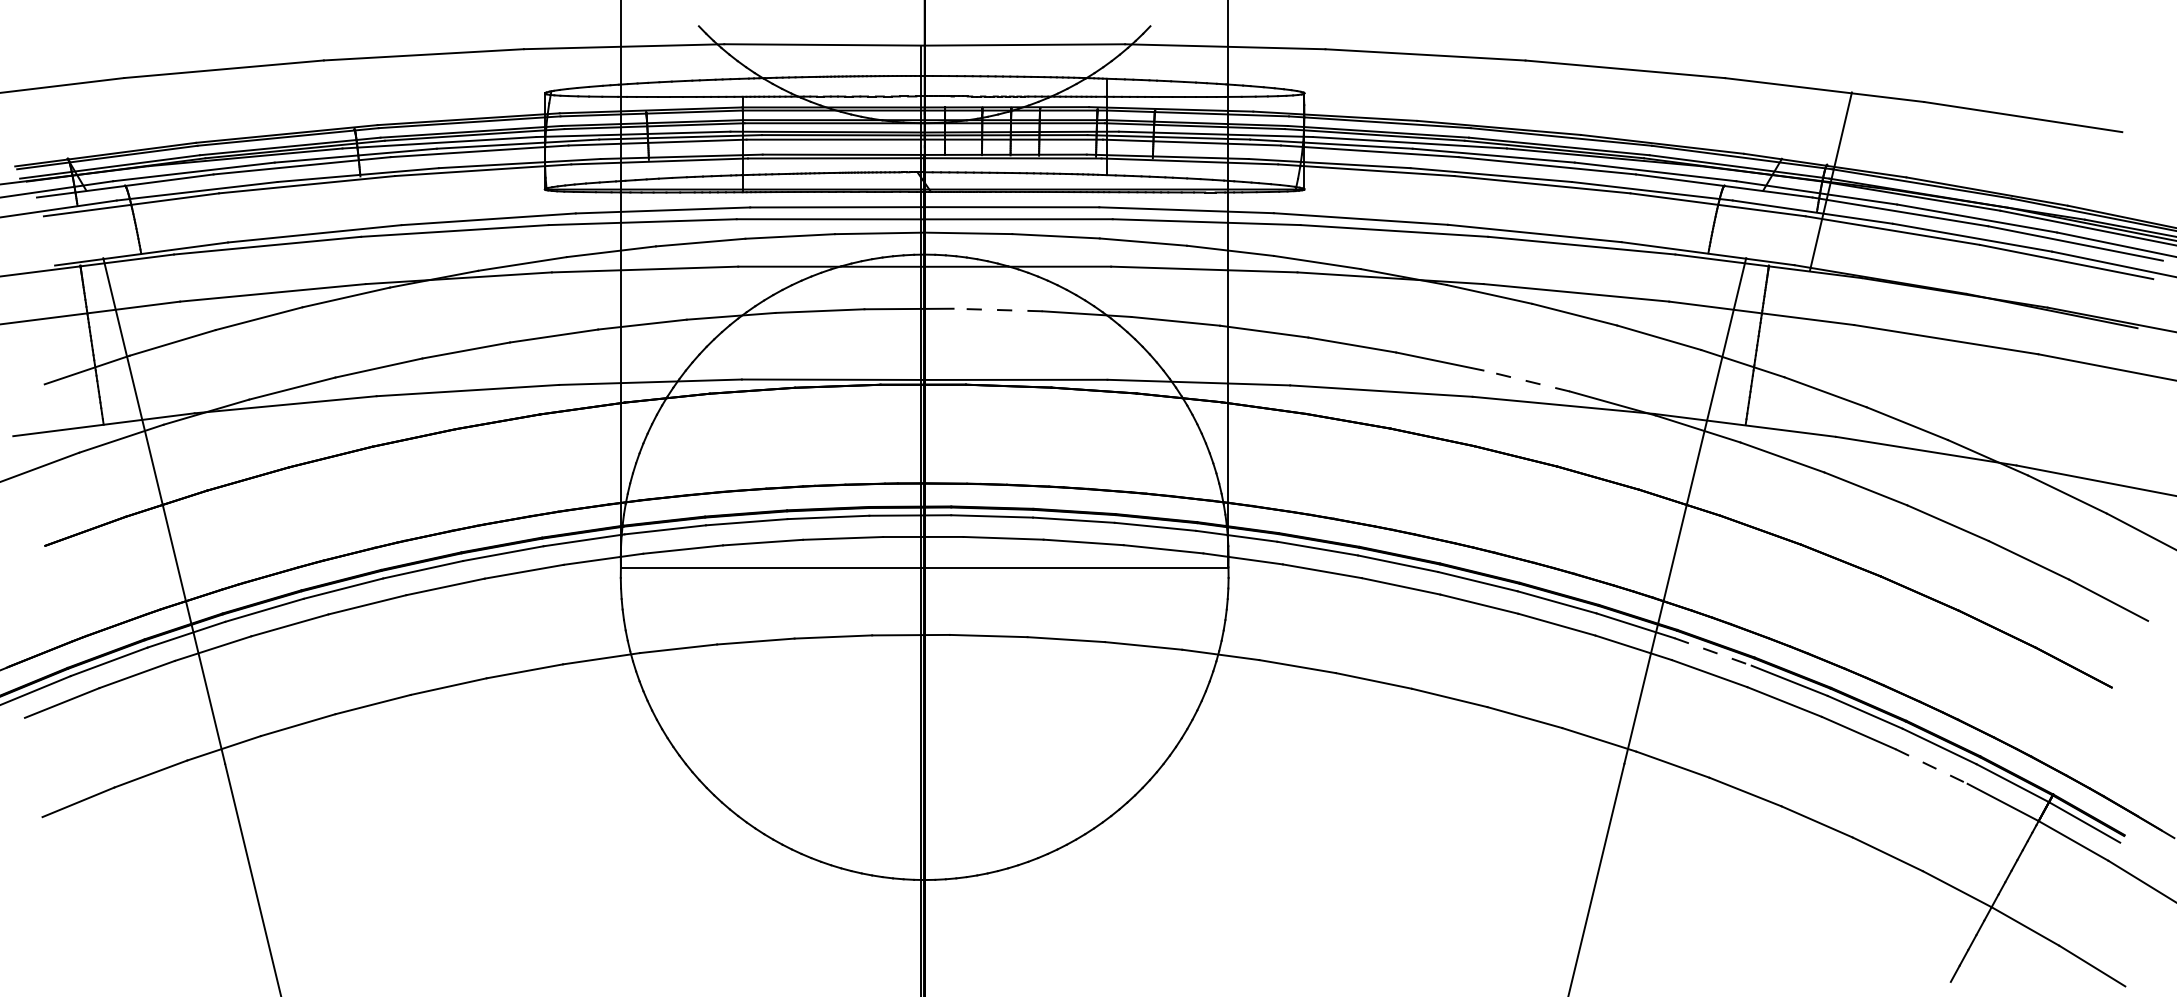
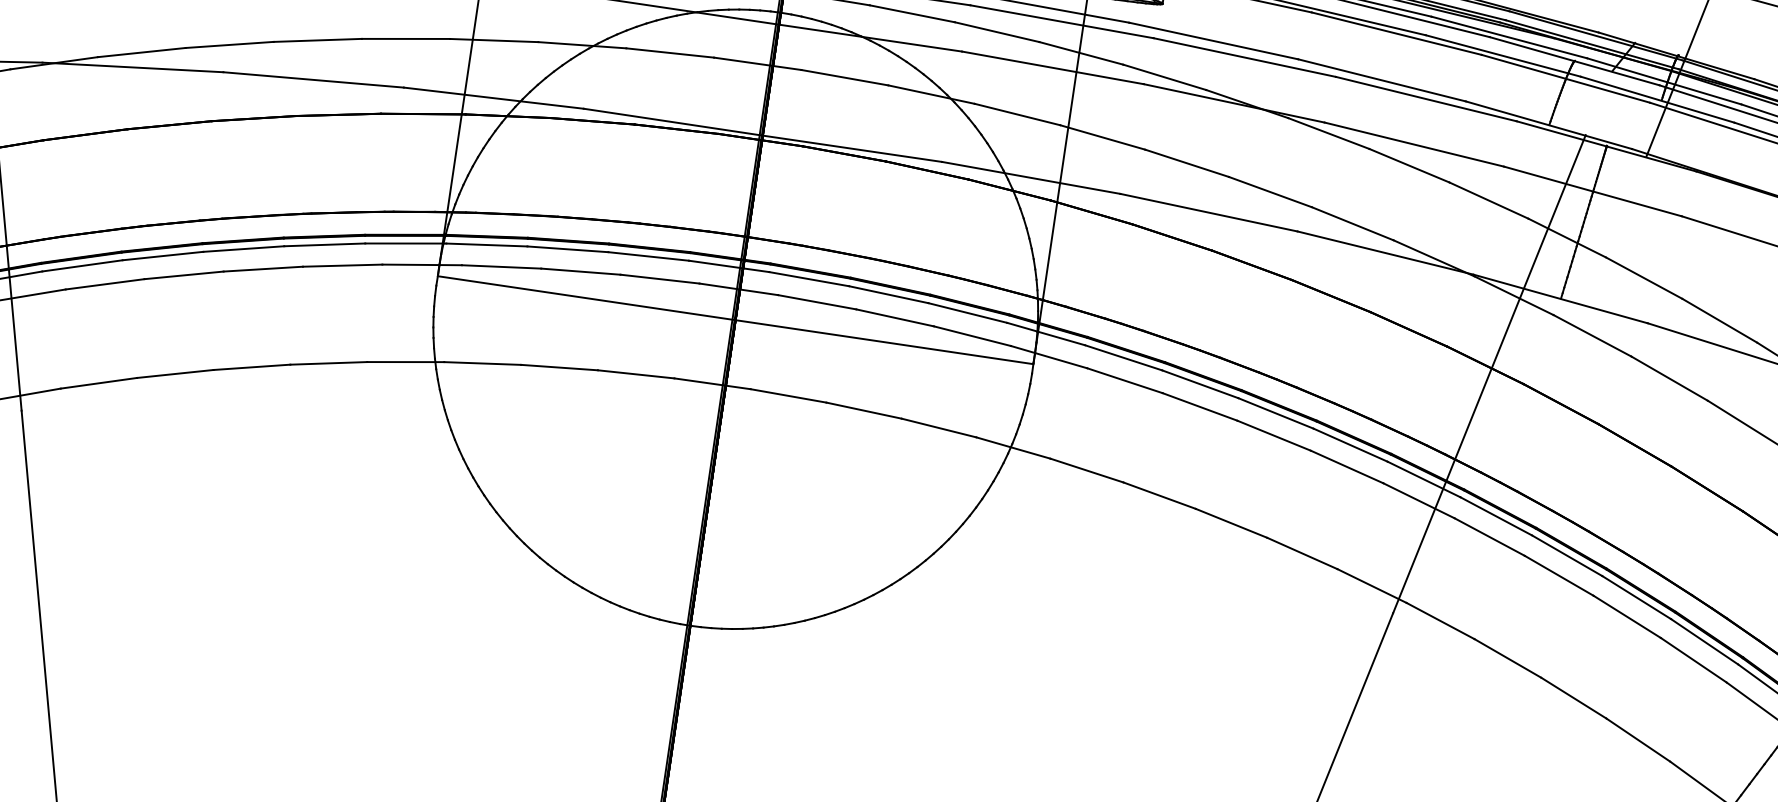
line: (998, 310) -> (845, 78), dashed -> solid
line: (1526, 381) -> (1352, 224), dashed -> solid
line: (1713, 651) -> (1496, 515), dashed -> solid
line: (1931, 766) -> (1693, 660), dashed -> solid

